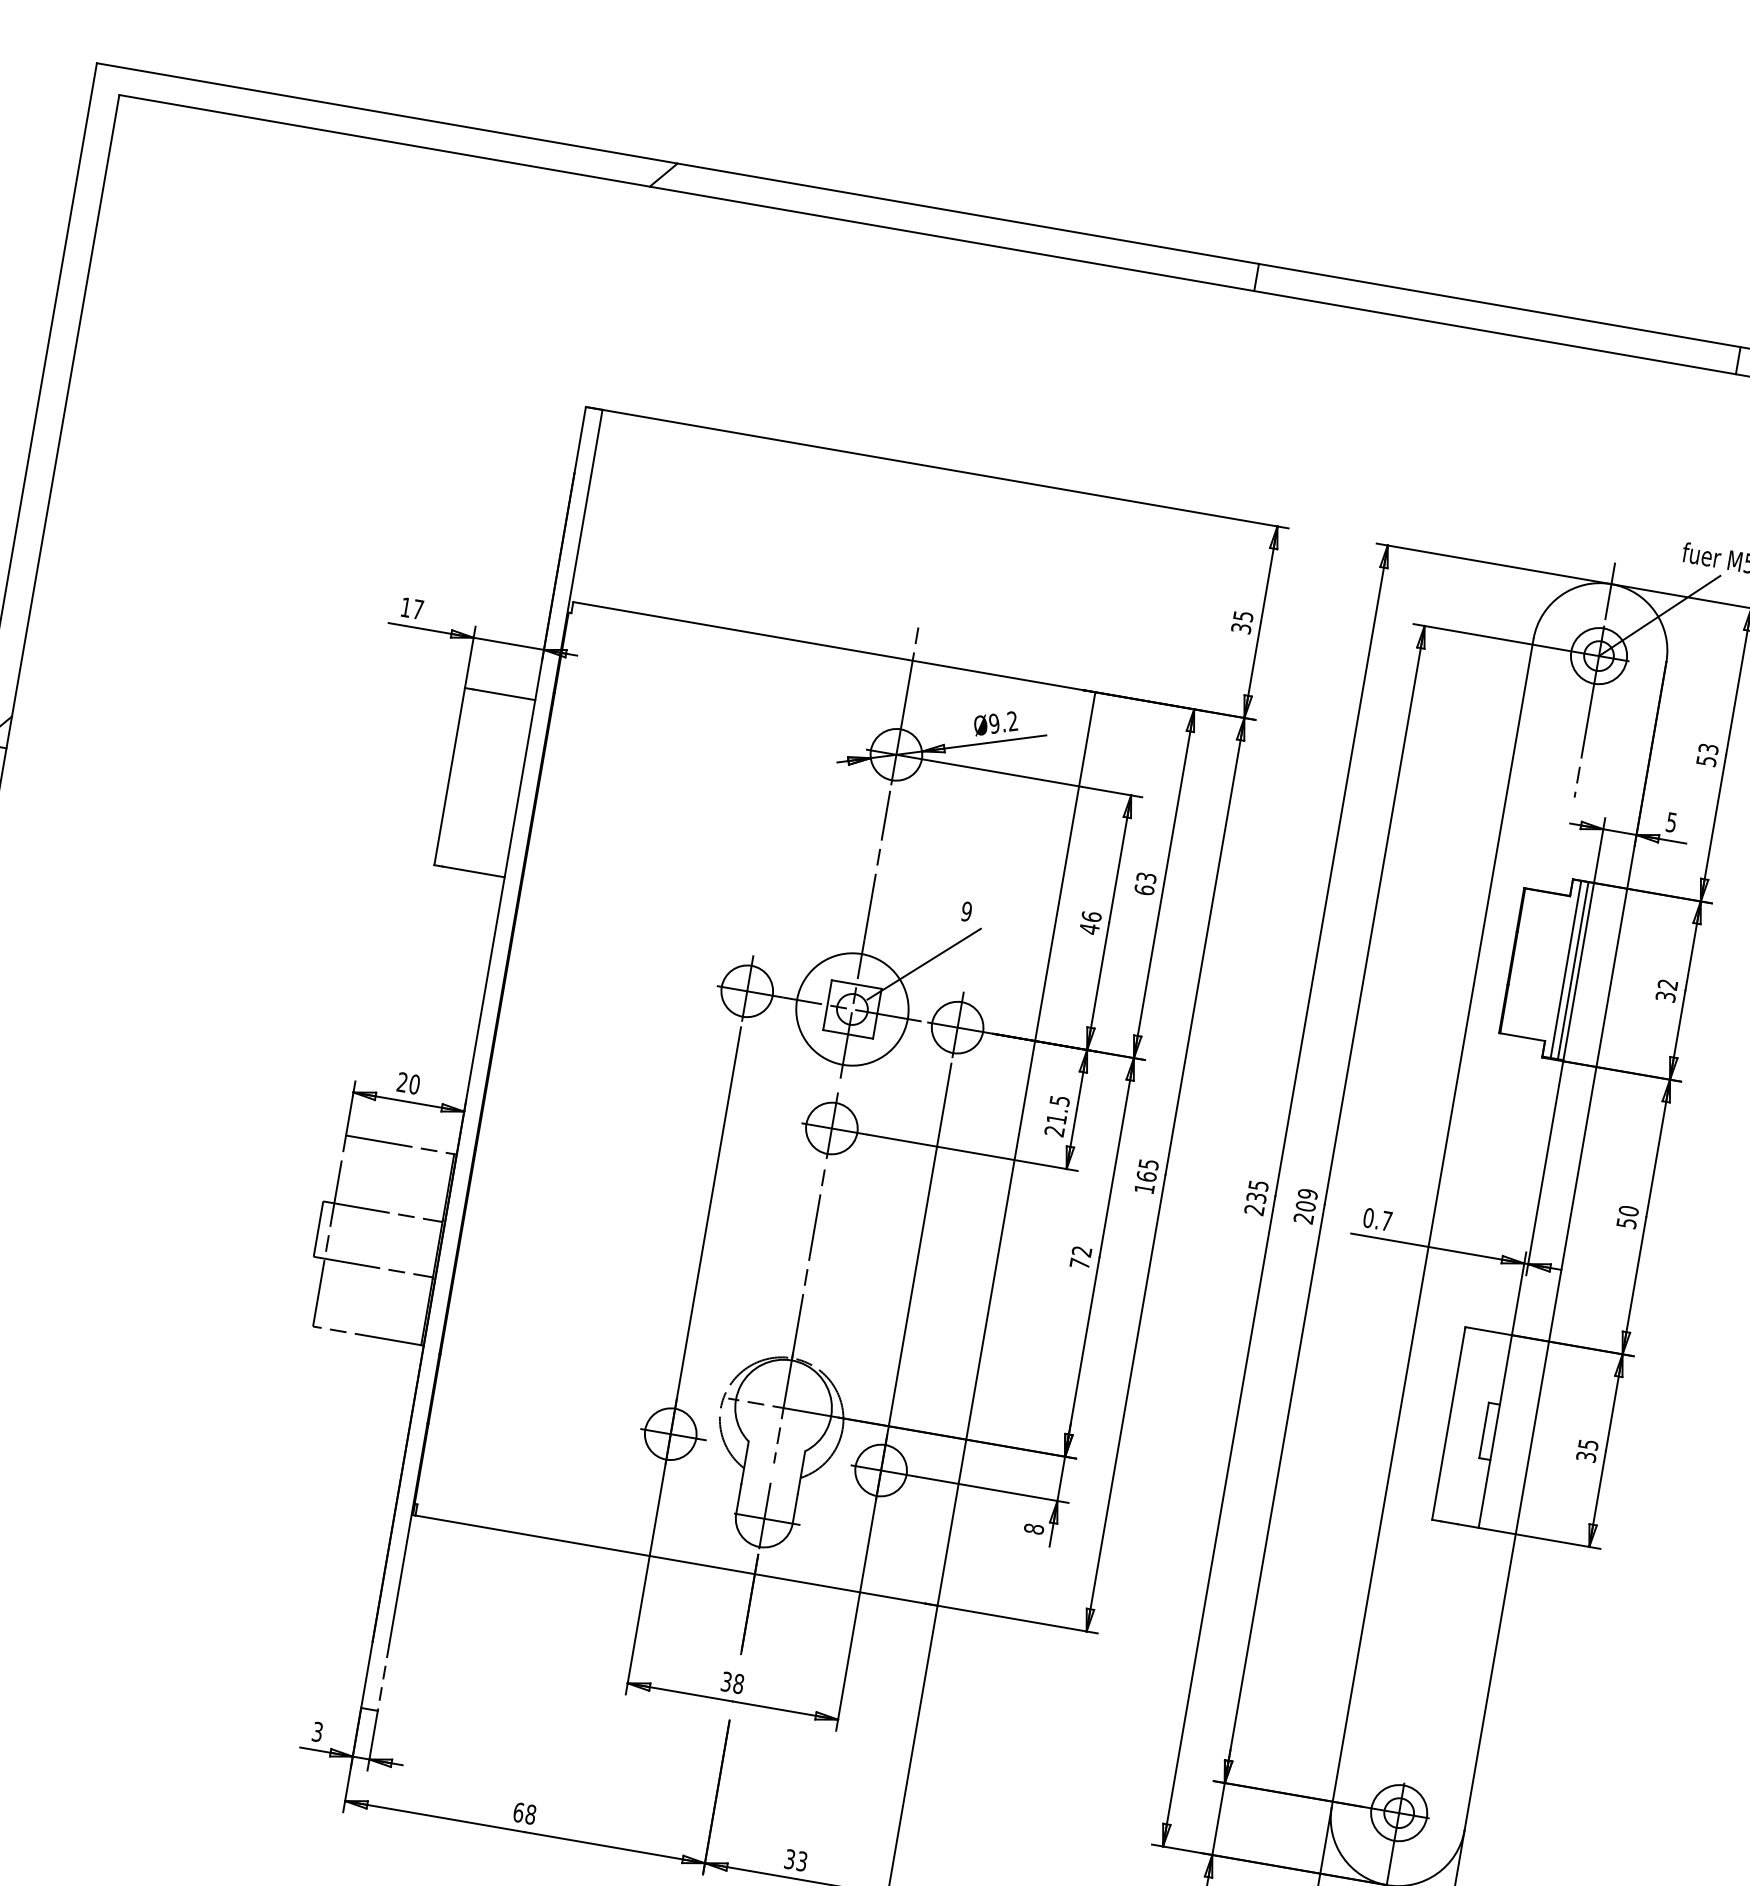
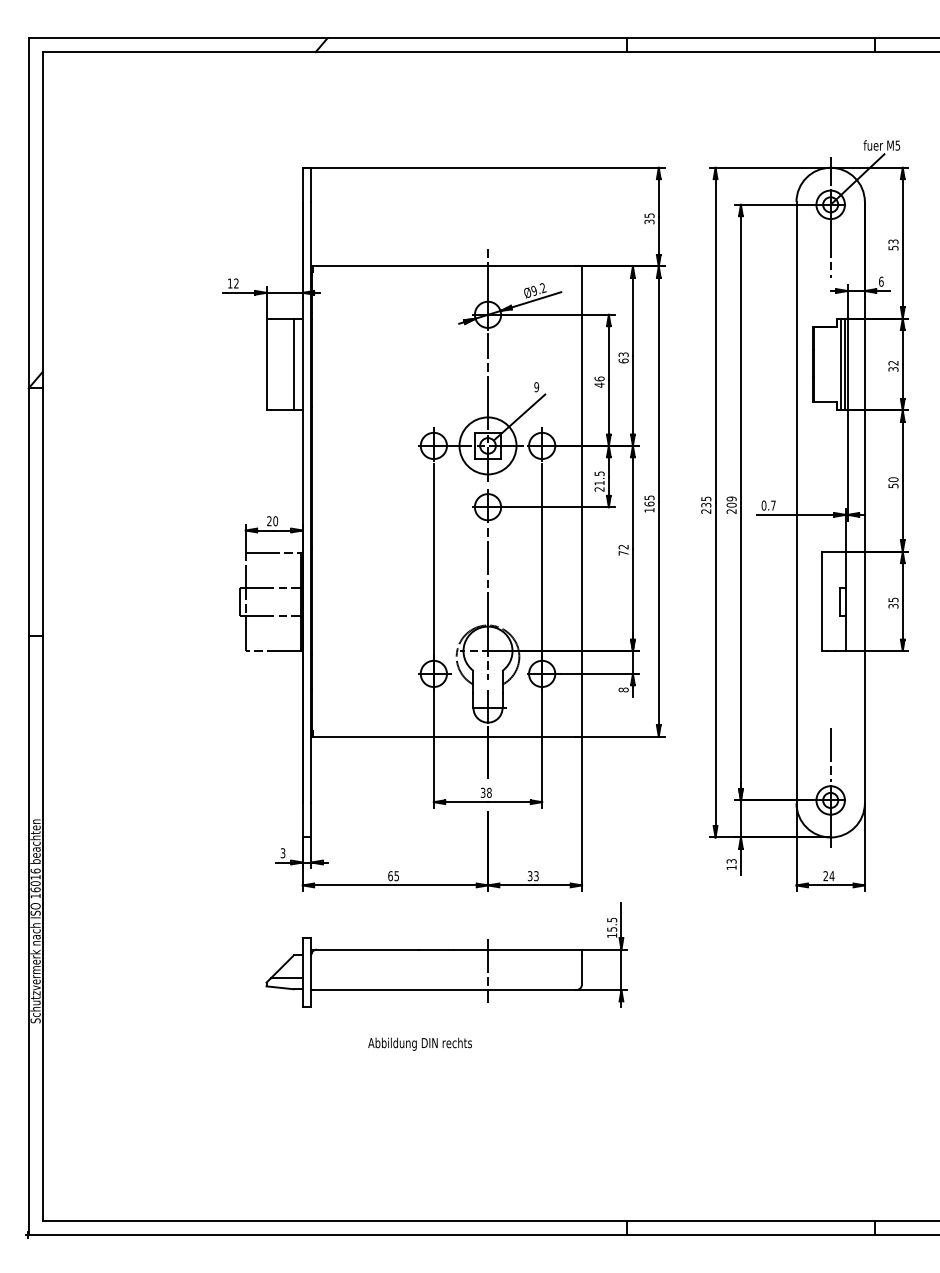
text: (418, 609) -> (236, 283), 17 -> 12
line: (502, 784) -> (293, 363), added
text: (1671, 822) -> (881, 281), 5 -> 6
line: (383, 1677) -> (311, 820), dashed -> solid
line: (1414, 1723) -> (830, 754), added
text: (530, 1815) -> (396, 876), 68 -> 65

